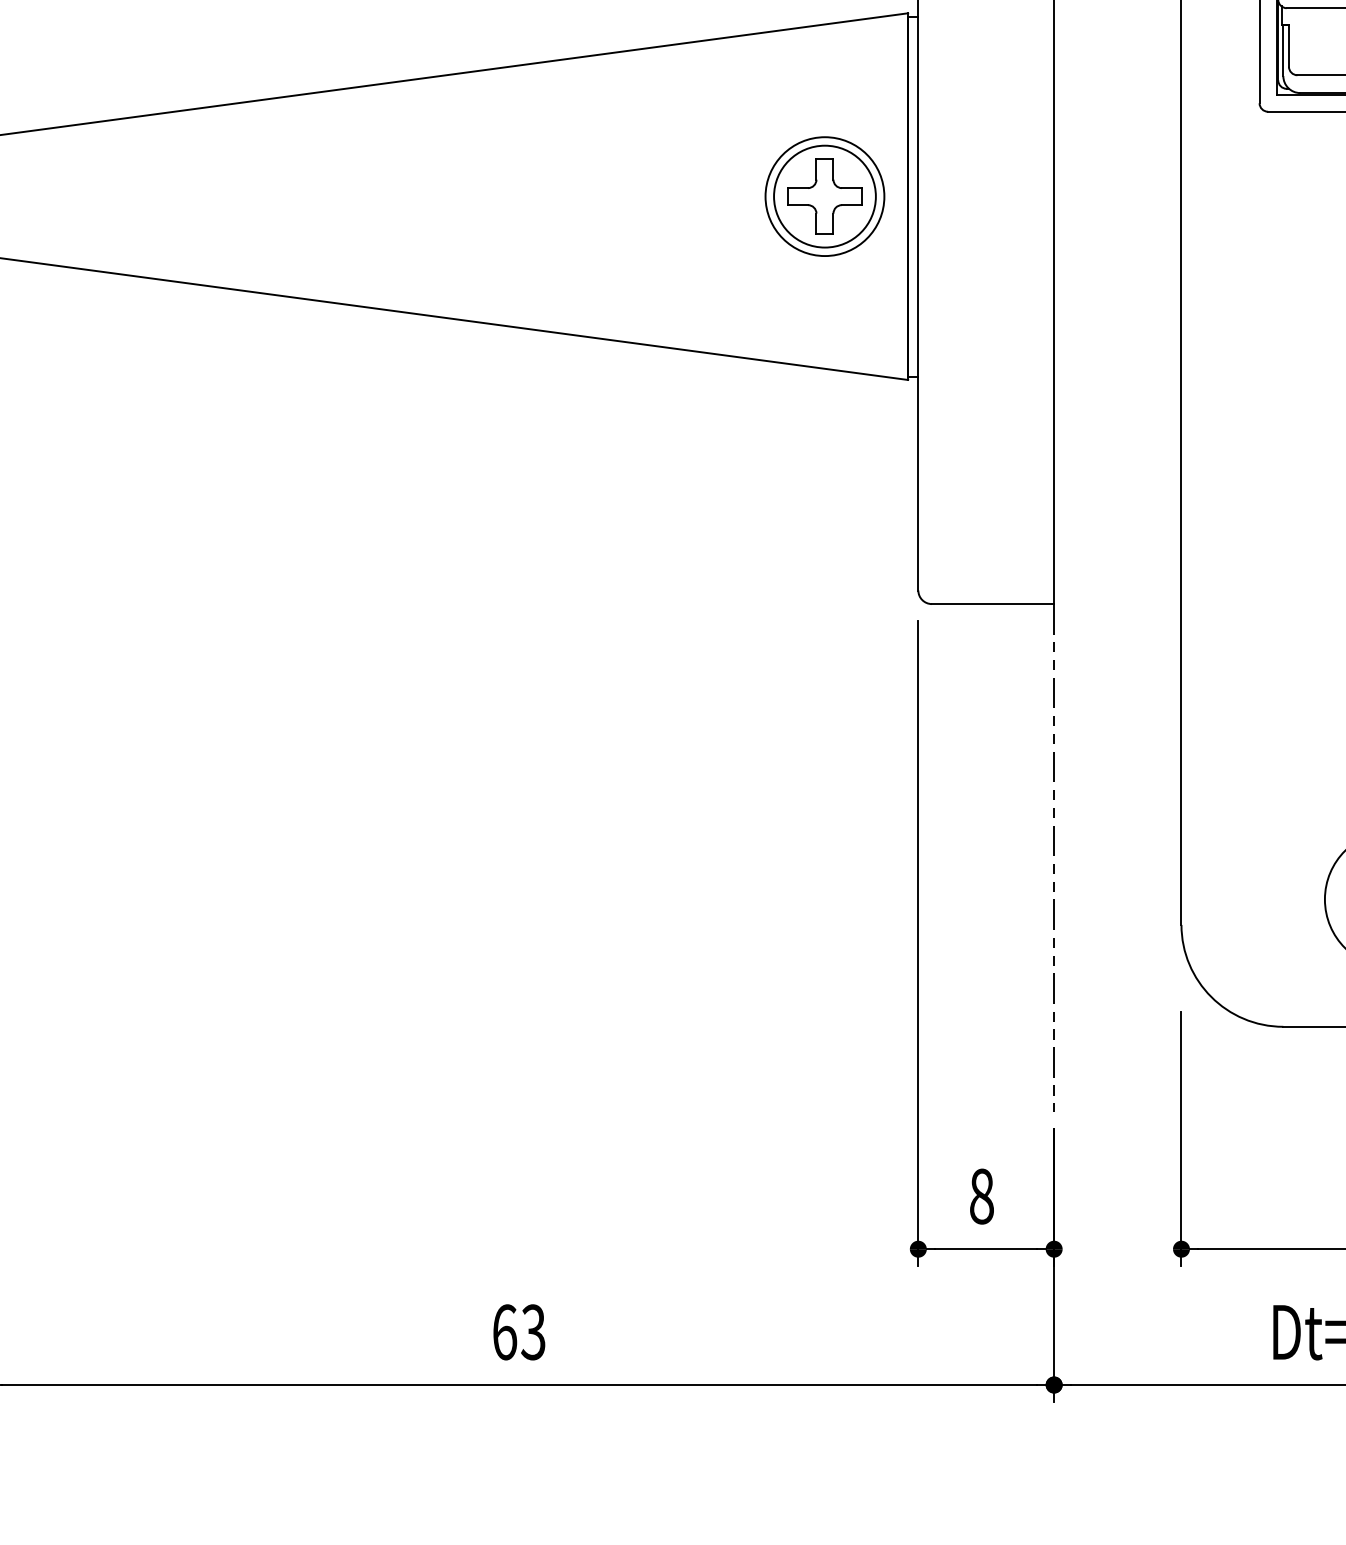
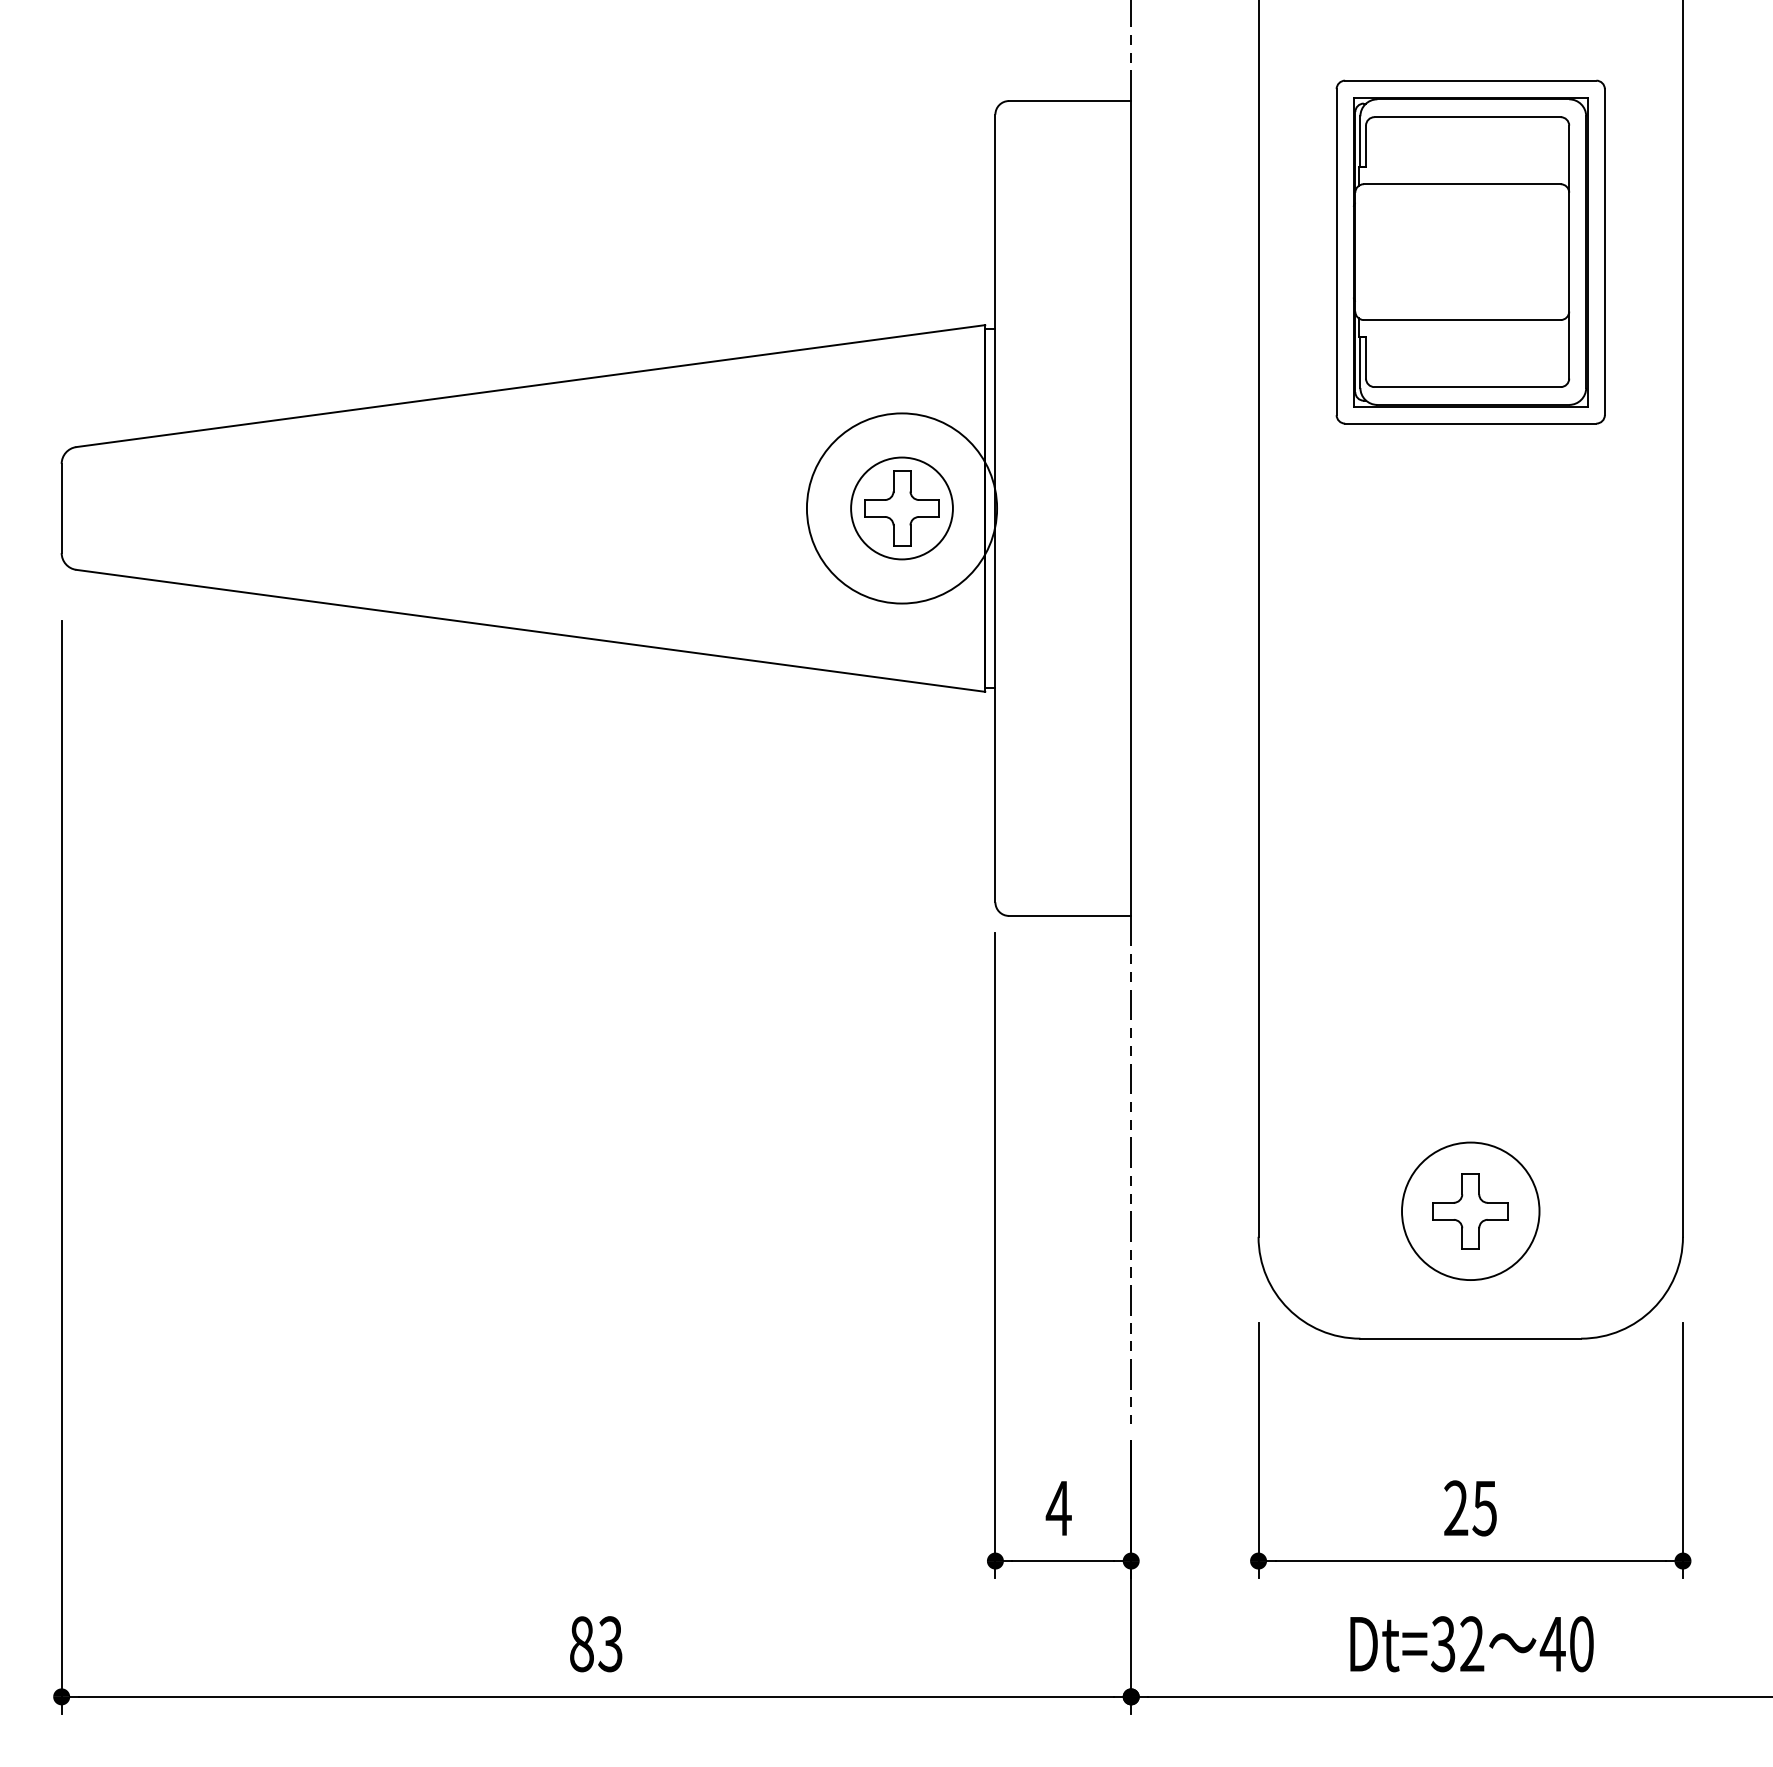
circle: (824, 196) -> (901, 508), size x1.6
text: (981, 1196) -> (1058, 1508), 8 -> 4
text: (505, 1332) -> (582, 1644), 63 -> 83

